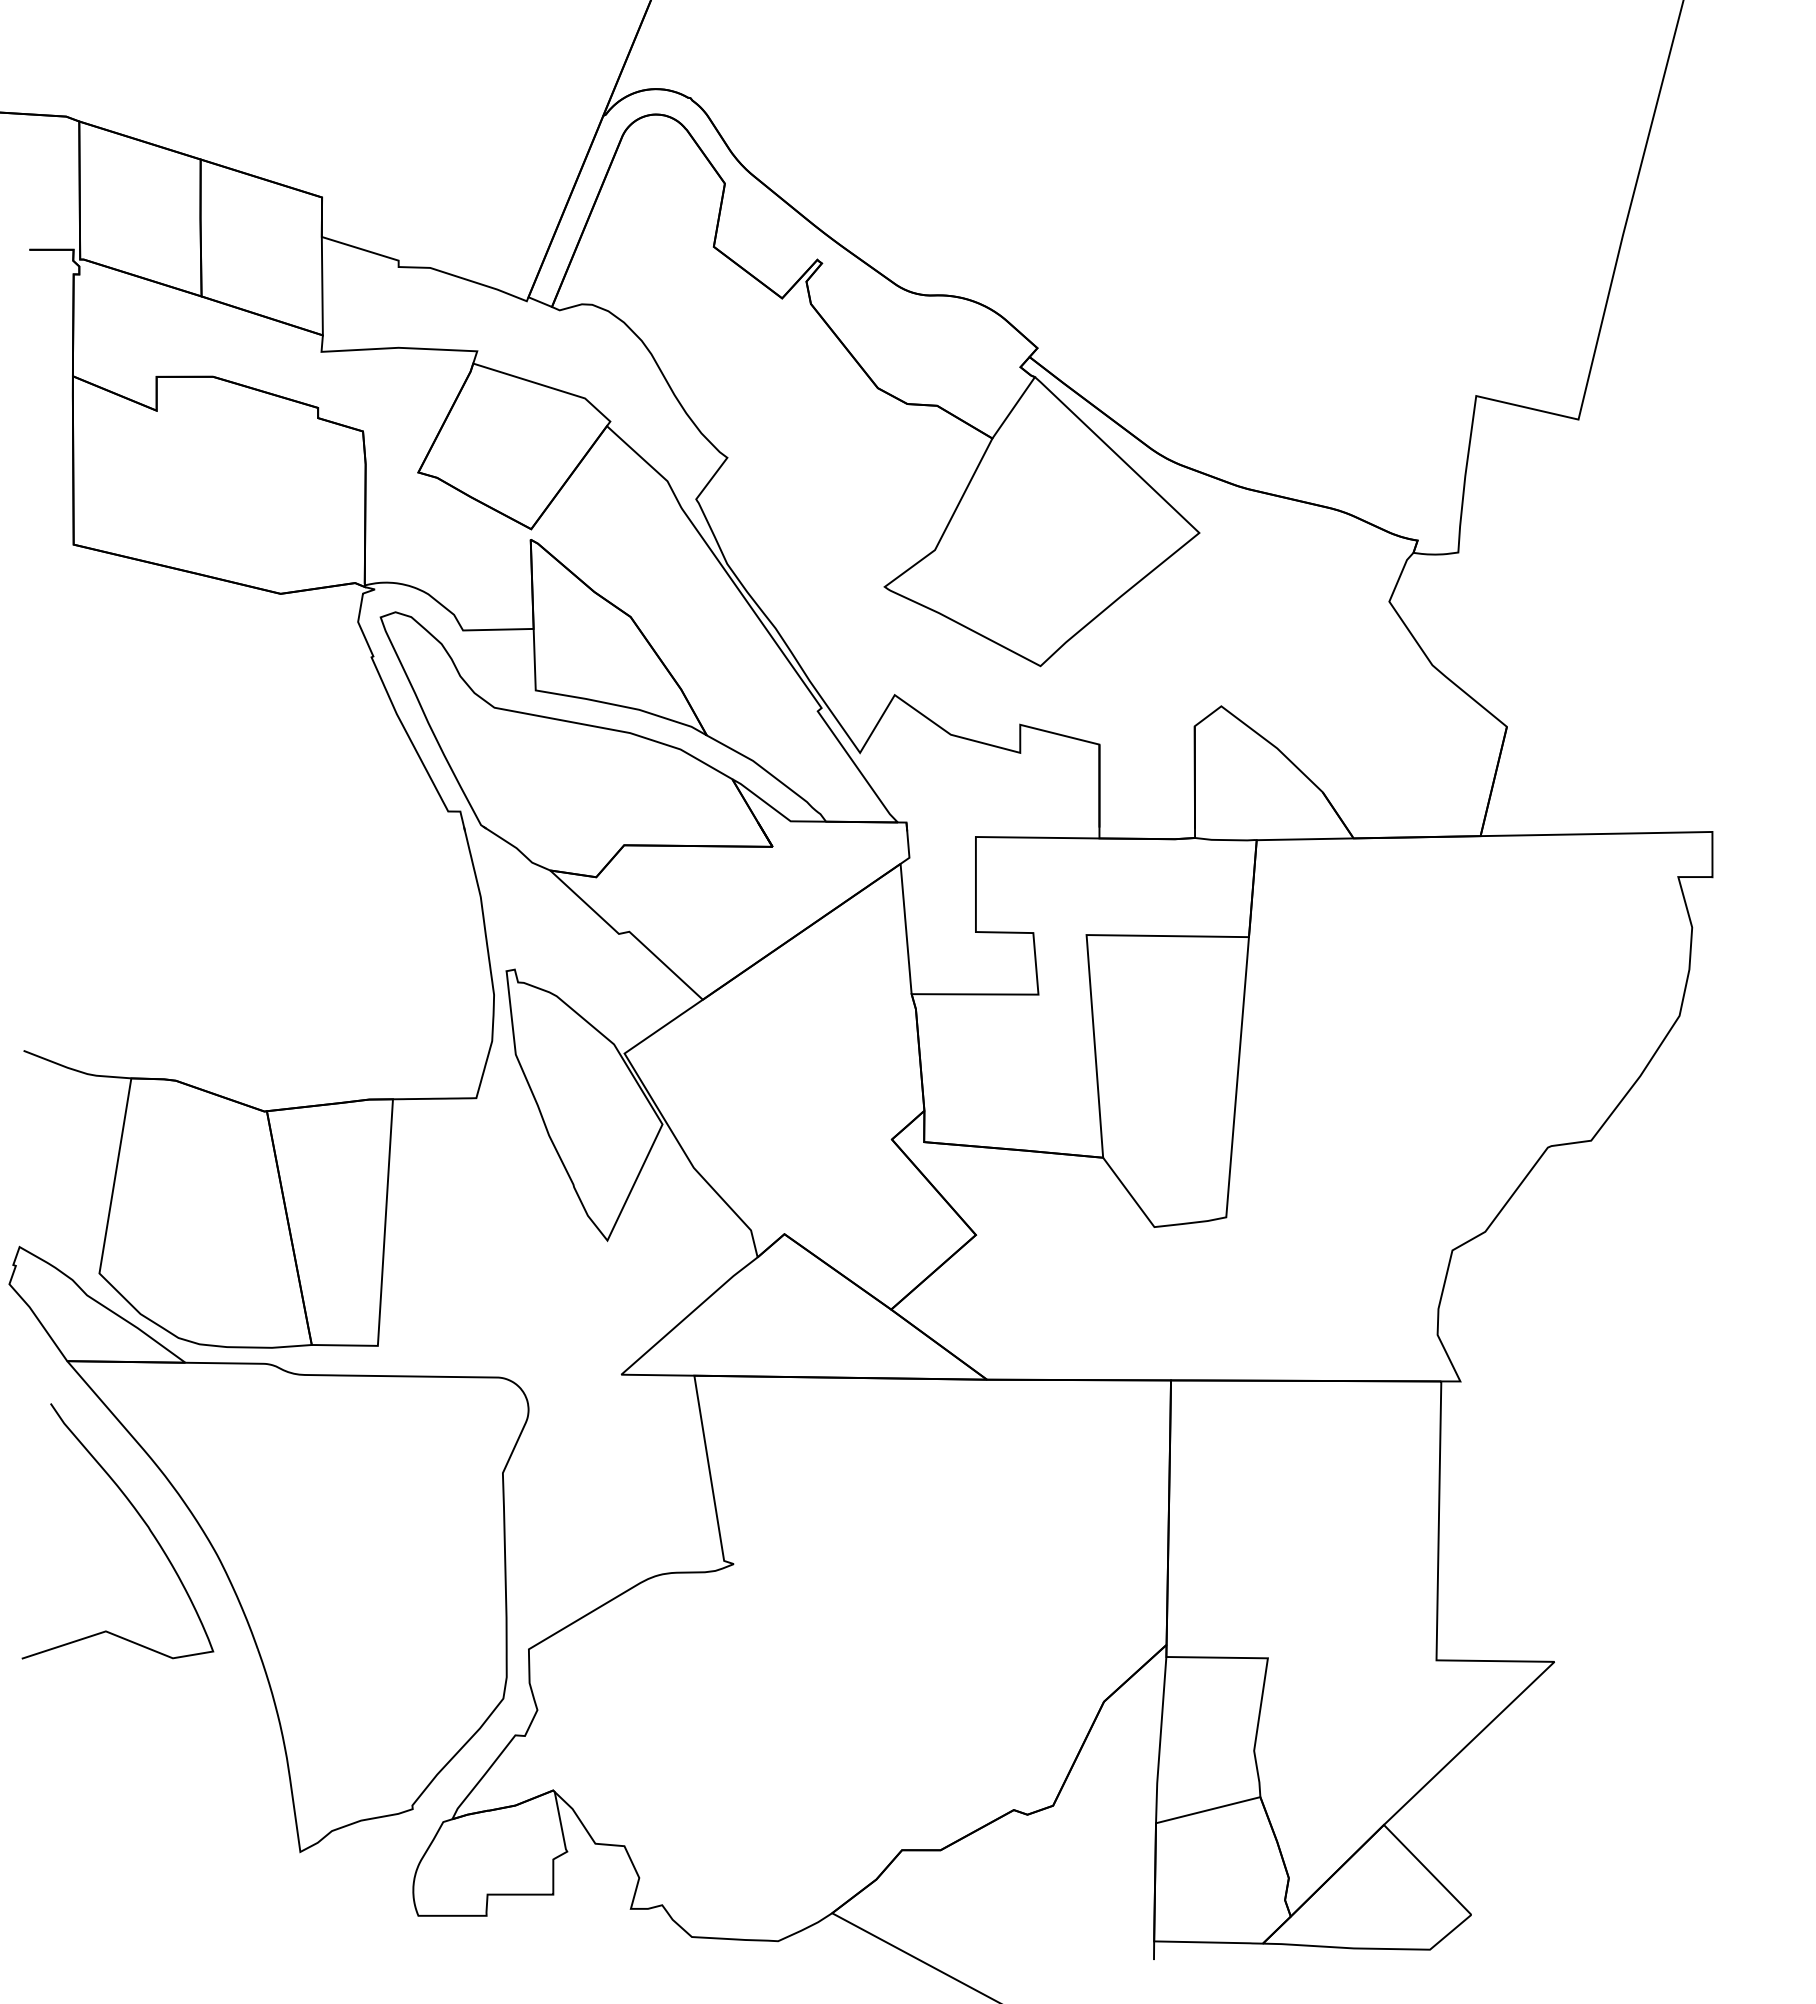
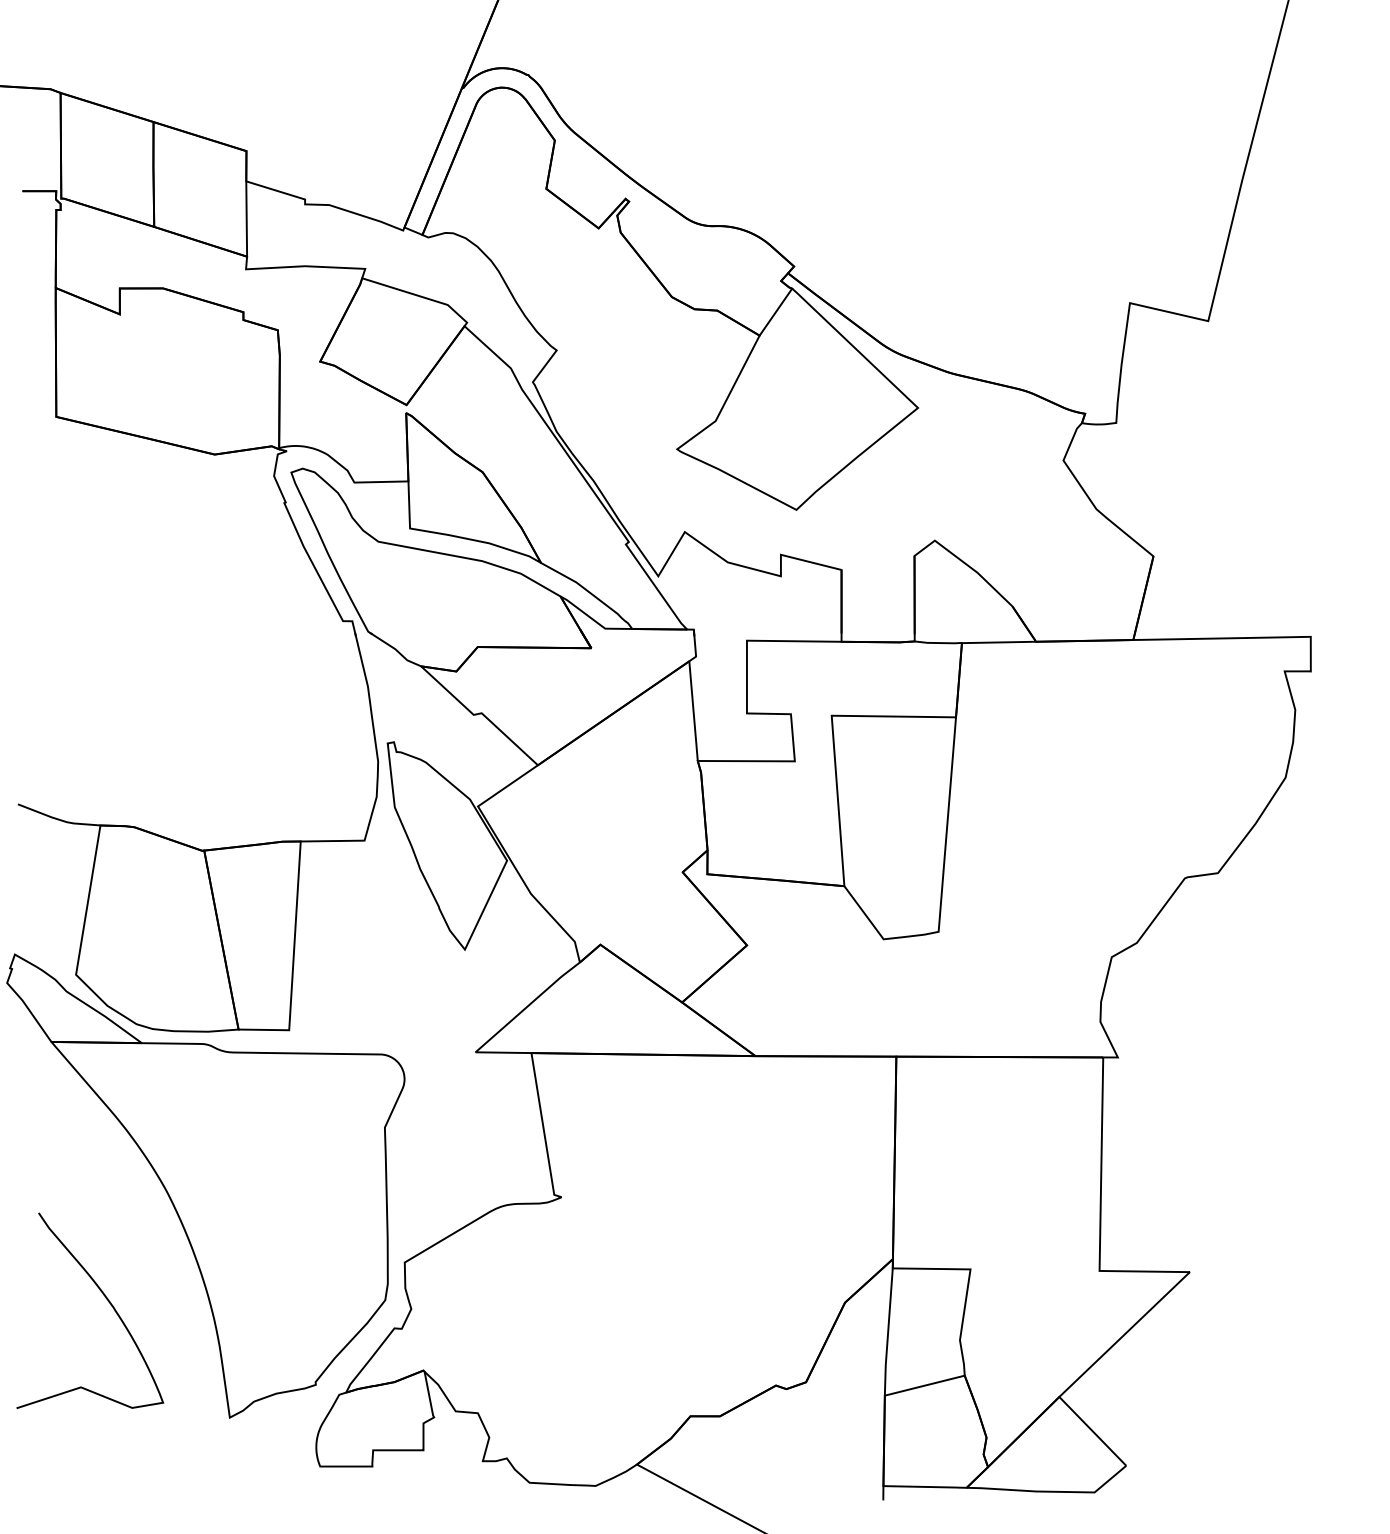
curve: (138, 1515) -> (105, 1298), moved

